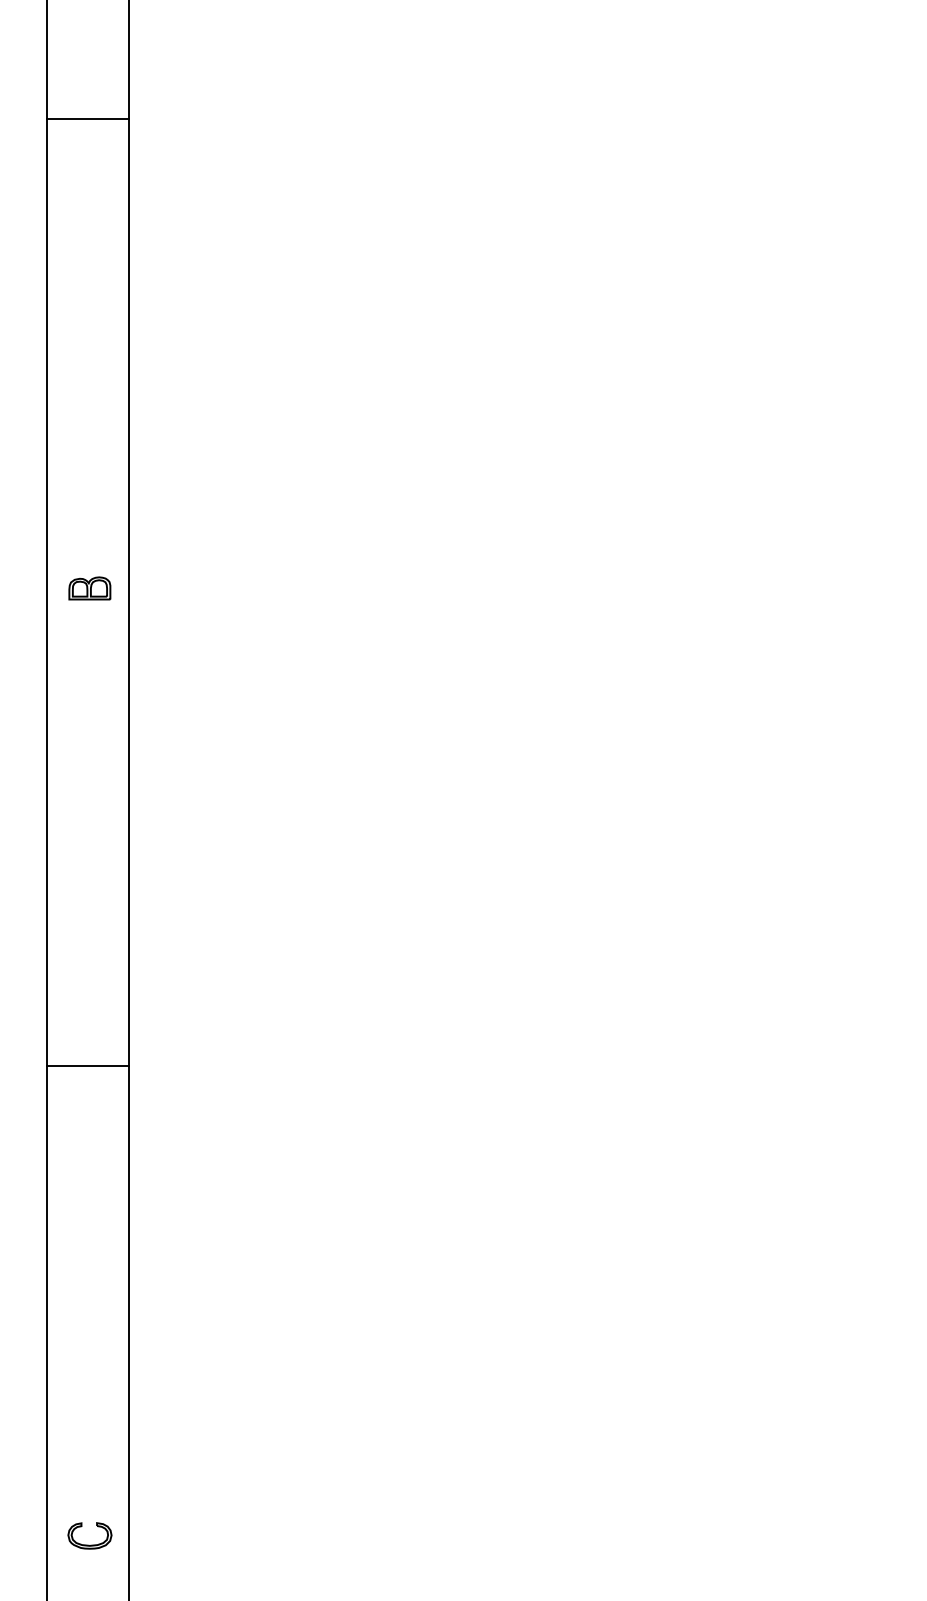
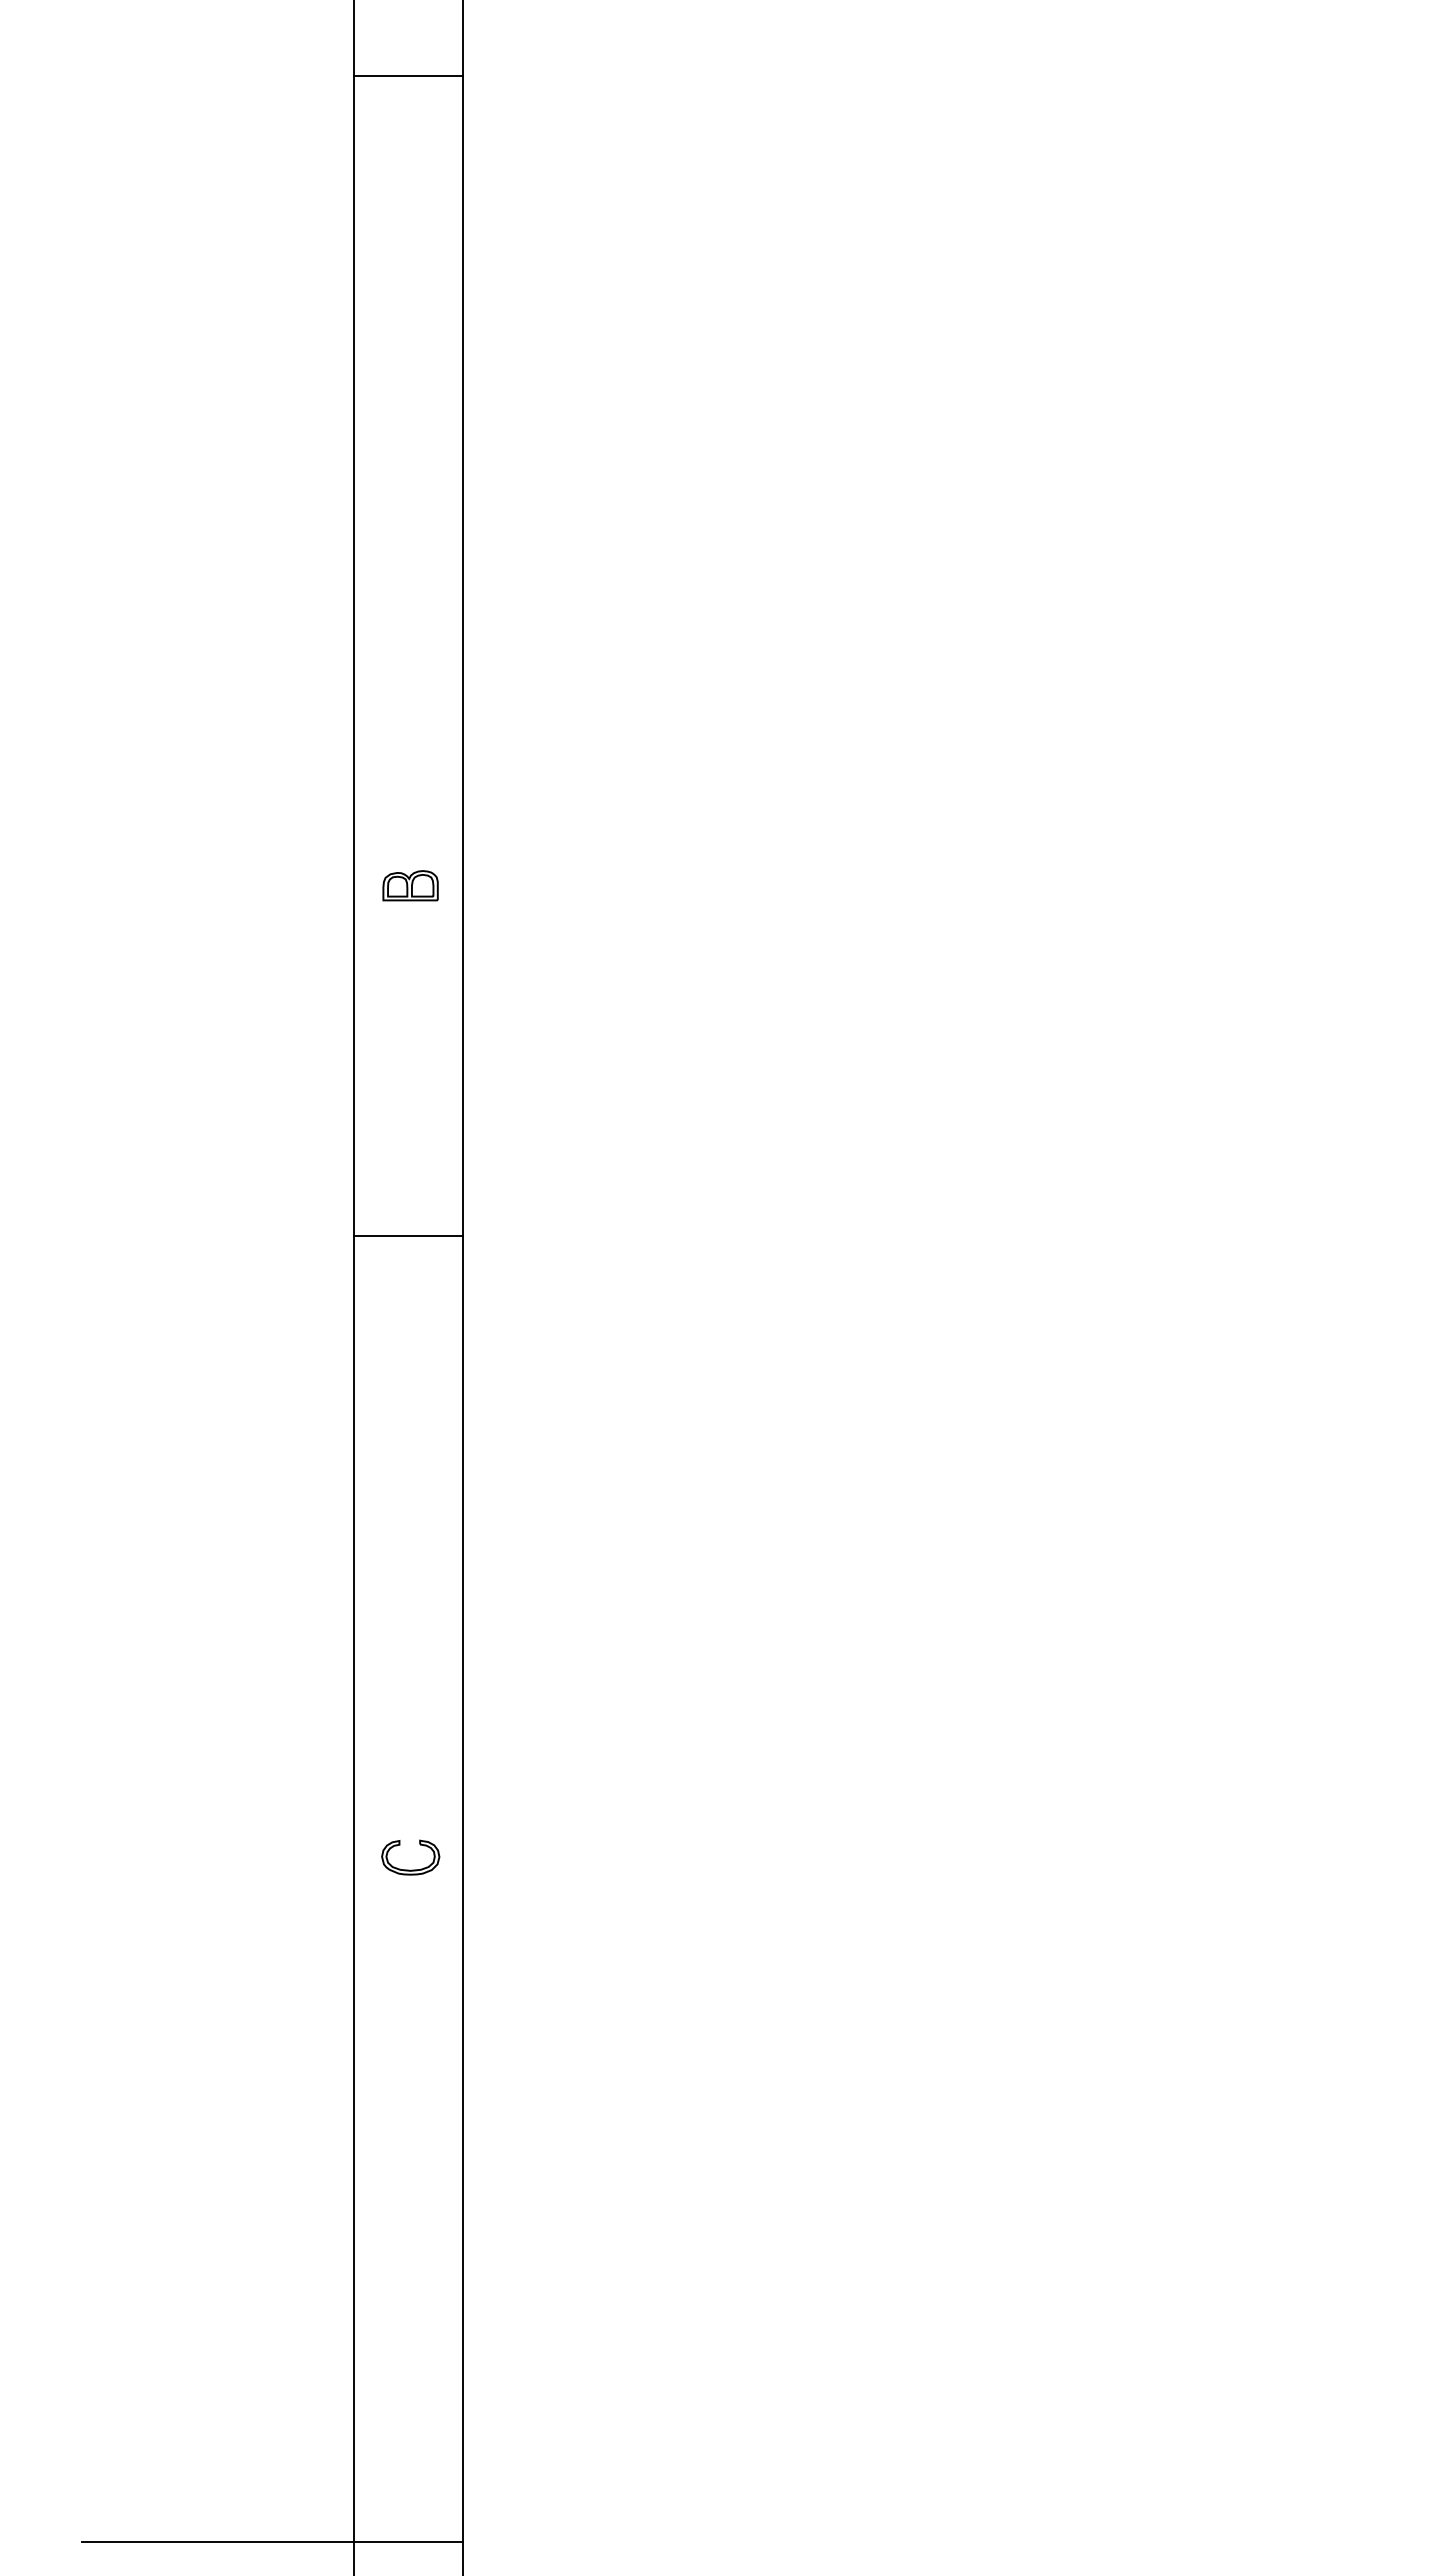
line: (87, 119) -> (407, 76), moved
part: (89, 588) -> (410, 885), moved
line: (87, 1066) -> (407, 1236), moved
part: (89, 1544) -> (409, 1869), moved

